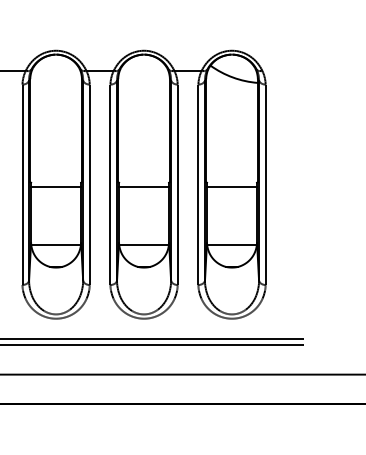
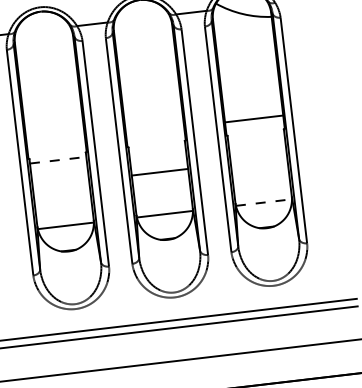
line: (56, 186) -> (58, 160), solid -> dashed
line: (144, 186) -> (160, 172), moved
line: (231, 186) -> (253, 118), moved
line: (232, 244) -> (264, 202), solid -> dashed

